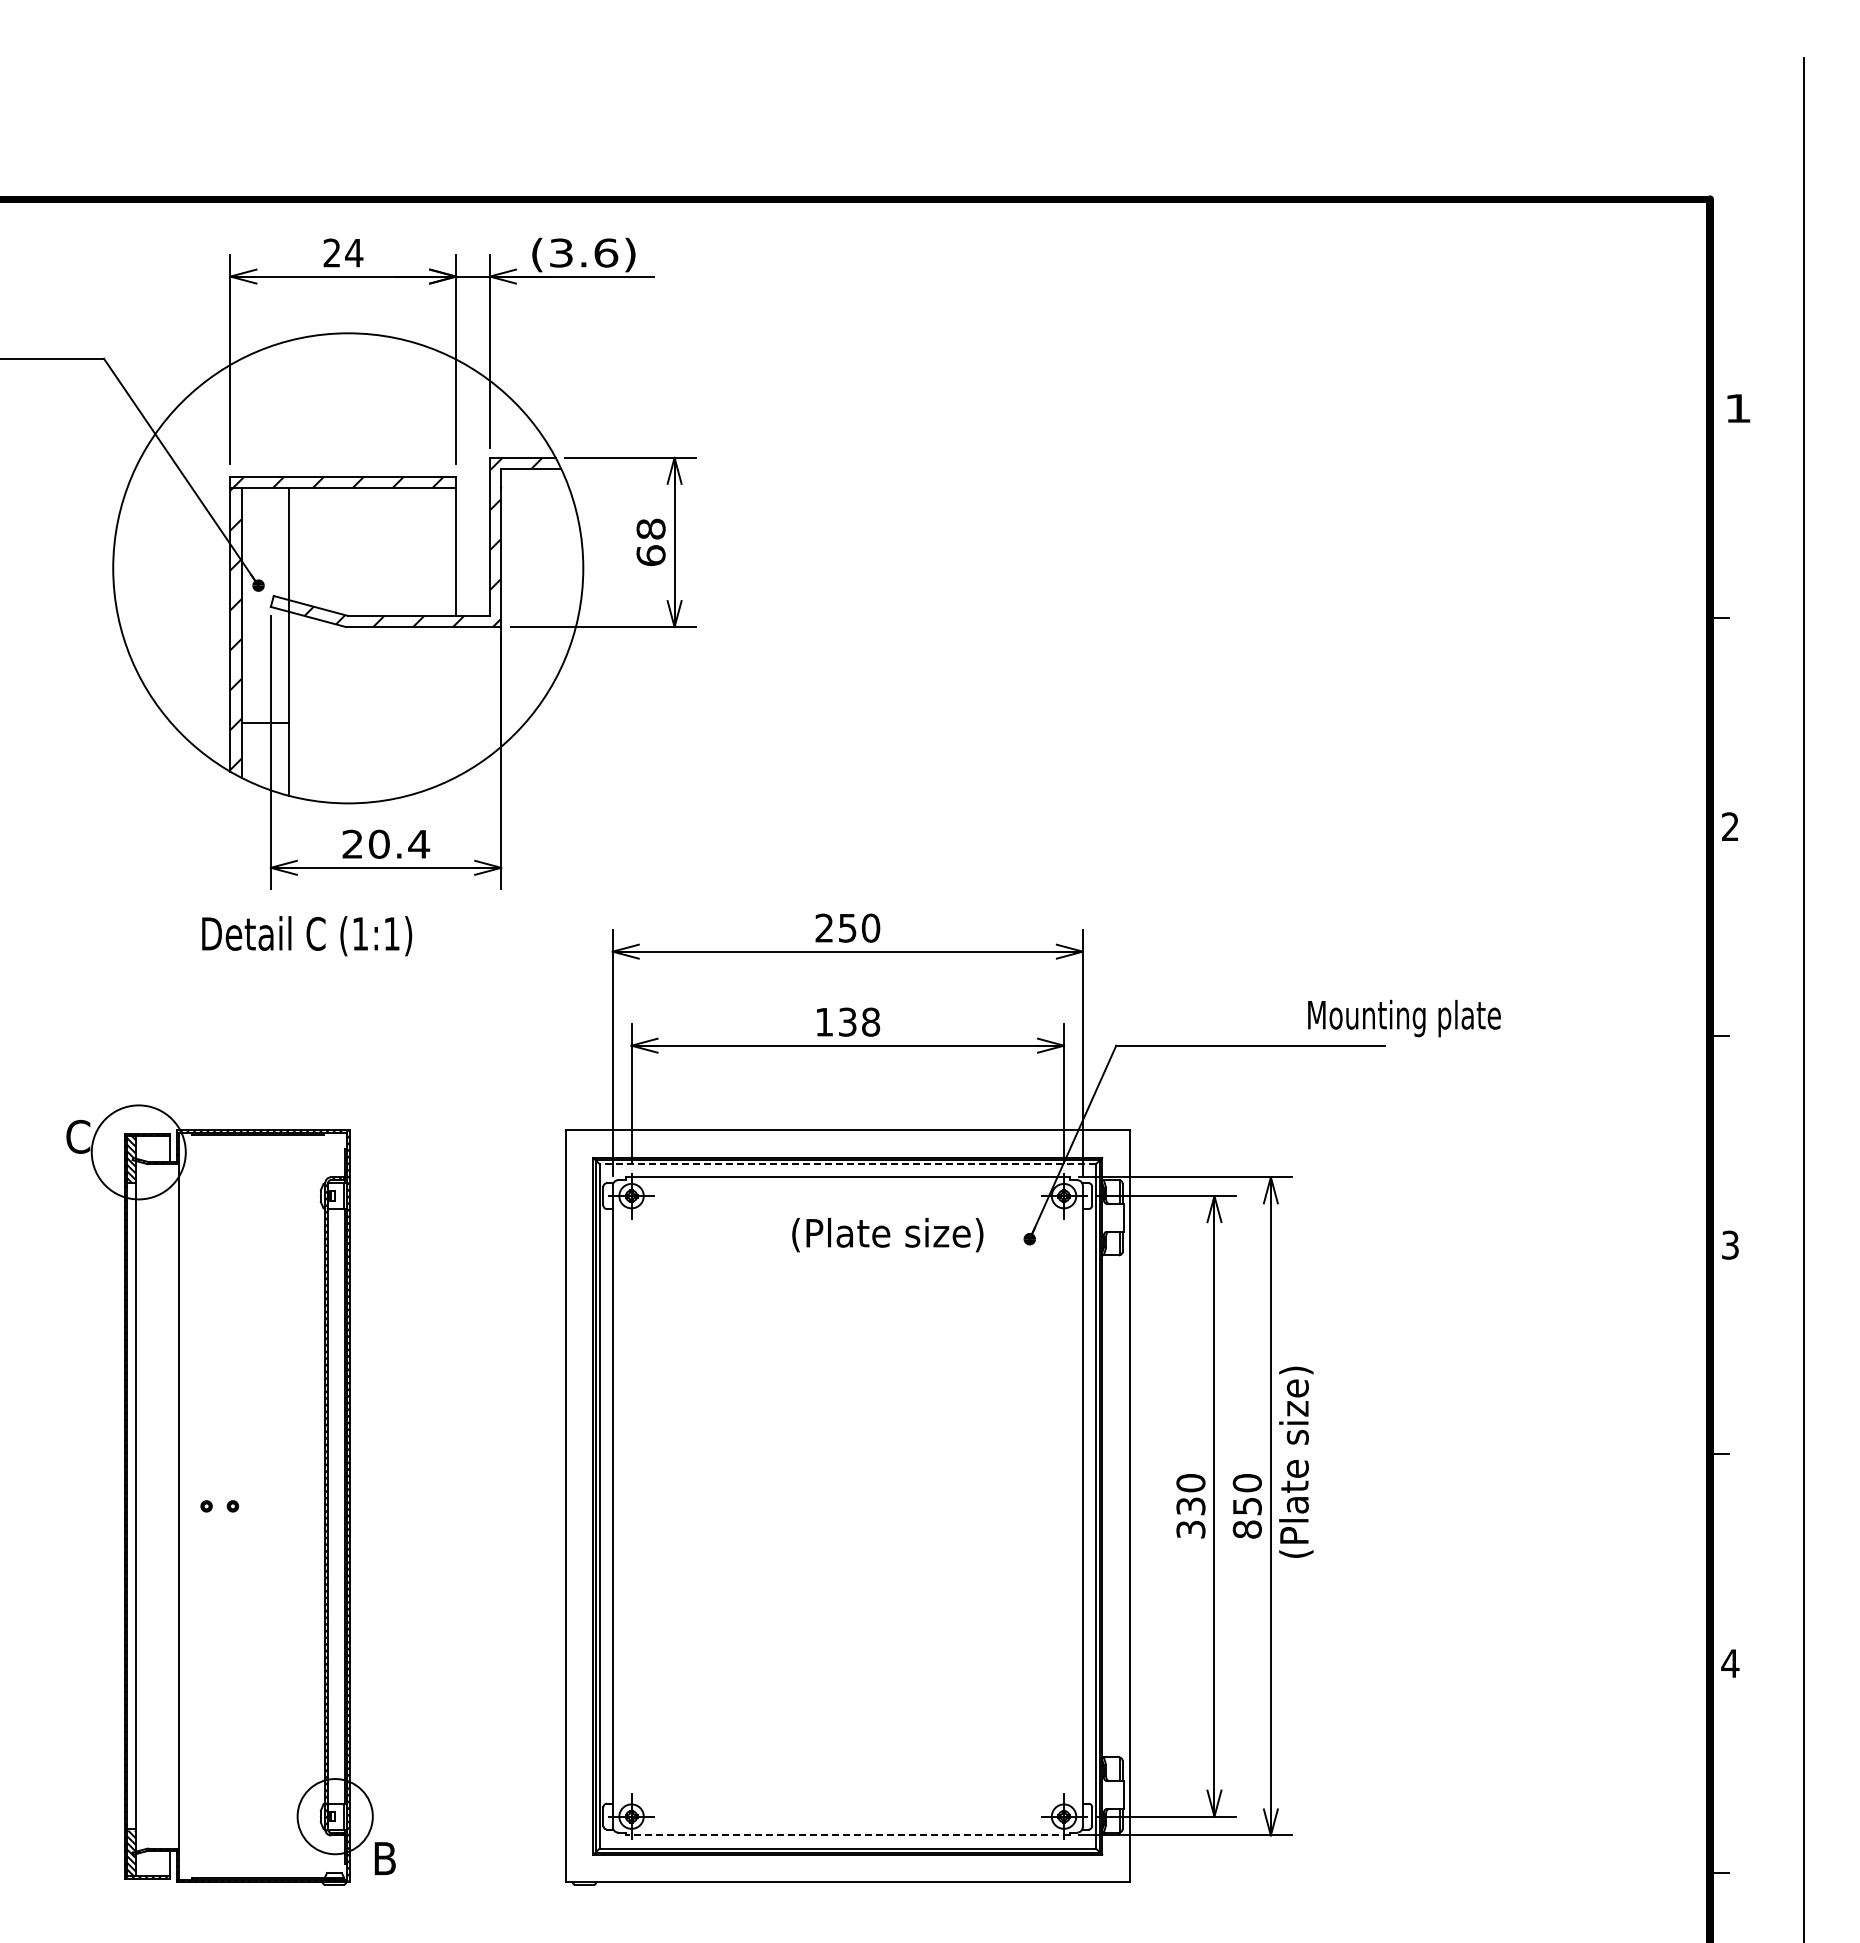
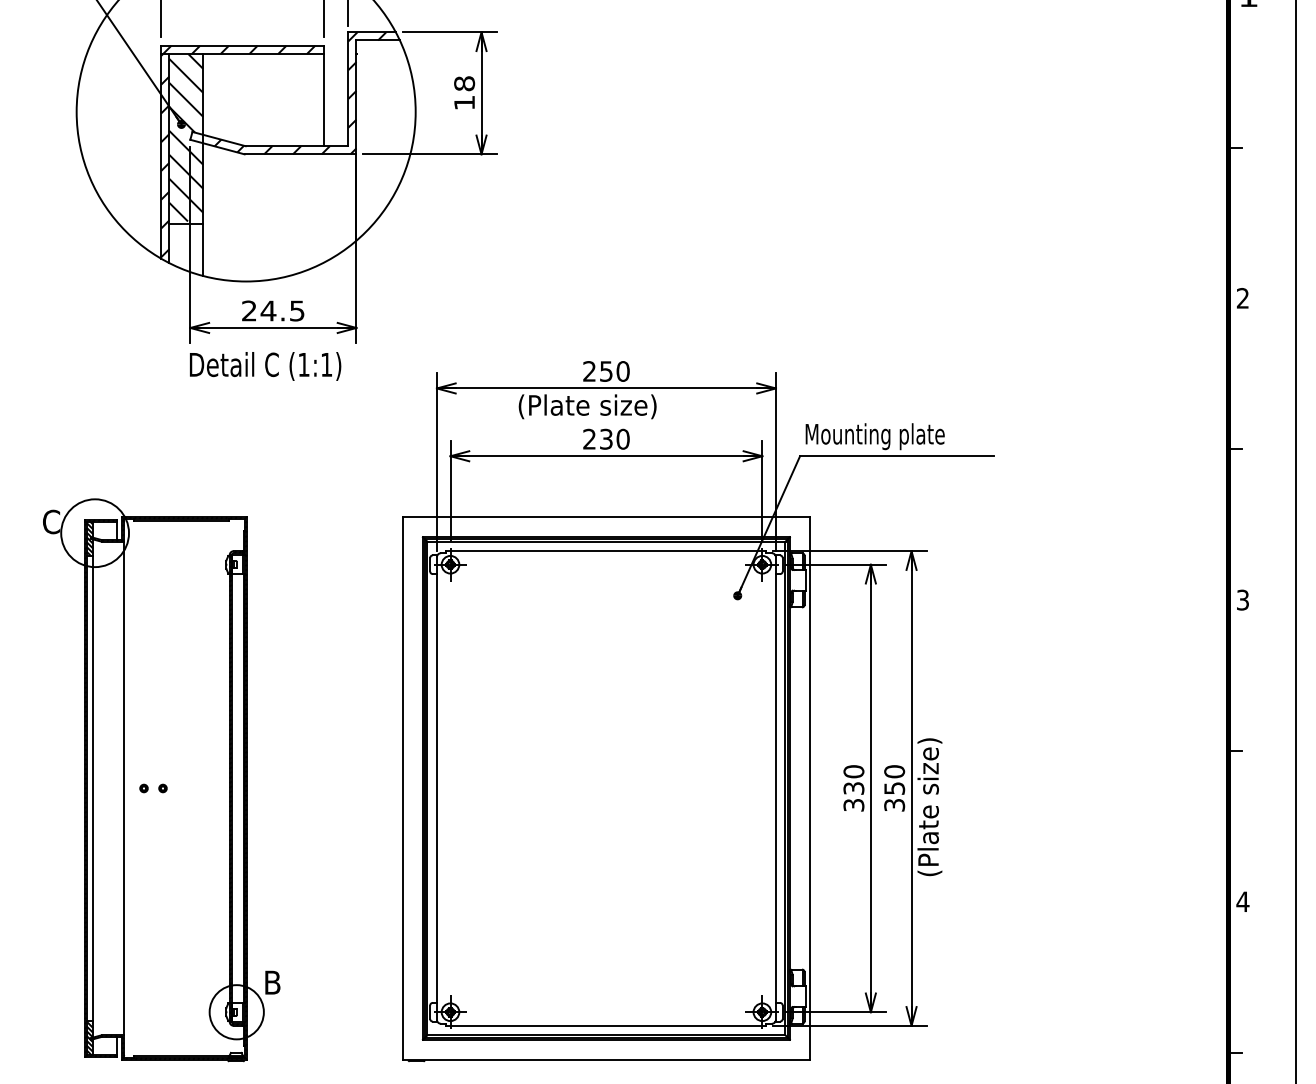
text: (650, 555) -> (464, 102), 68 -> 18
hatch: (264, 603) -> (185, 137), added
text: (399, 843) -> (283, 310), 20.4 -> 24.5
text: (307, 936) -> (265, 366), moved
text: (1404, 1018) -> (875, 436), moved
text: (847, 1021) -> (606, 438), 138 -> 230
line: (847, 1164) -> (606, 541), dashed -> solid
text: (887, 1235) -> (587, 407), moved
text: (1296, 1461) -> (930, 806), moved
text: (1246, 1529) -> (893, 805), 850 -> 350
line: (847, 1835) -> (606, 1025), dashed -> solid
text: (384, 1858) -> (272, 982), moved

